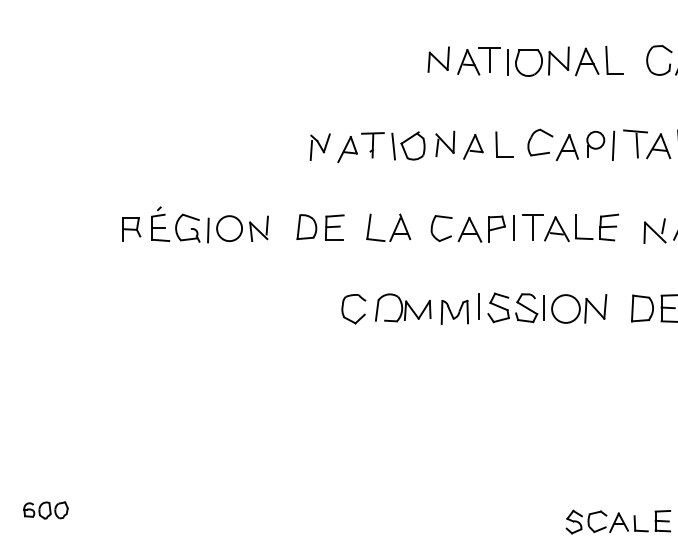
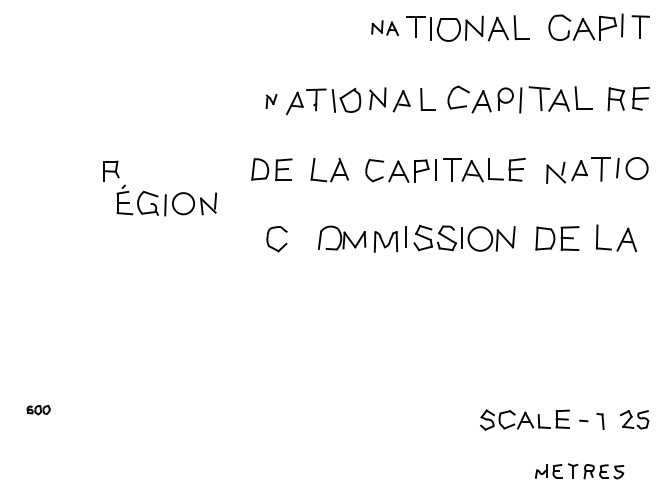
part: (453, 60) -> (384, 27), size x0.6
part: (320, 147) -> (271, 101), size x0.6
part: (209, 224) -> (166, 200), moved
part: (343, 309) -> (268, 239), moved
part: (45, 509) -> (38, 409), size x0.6

